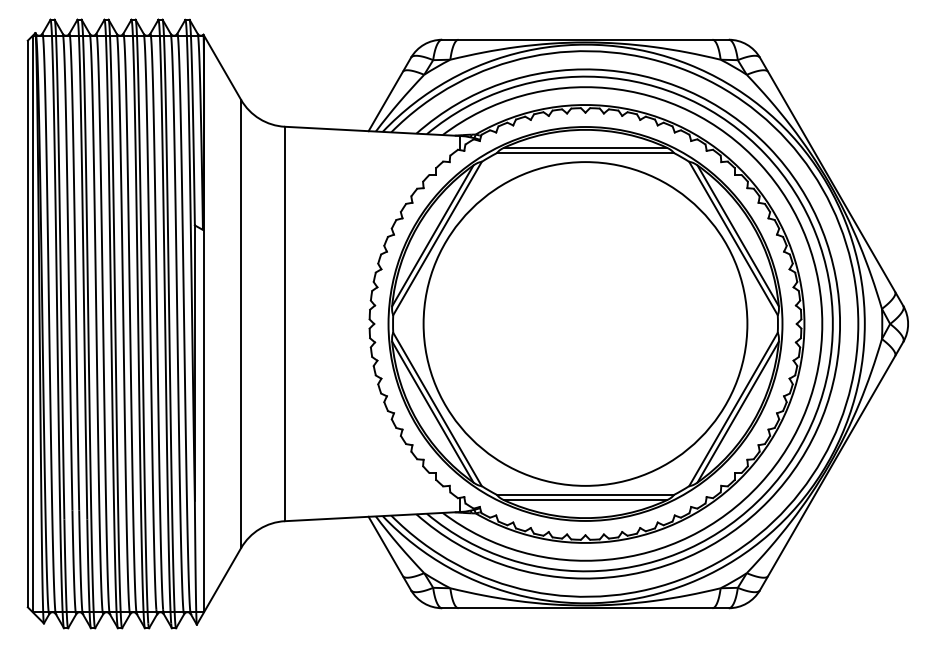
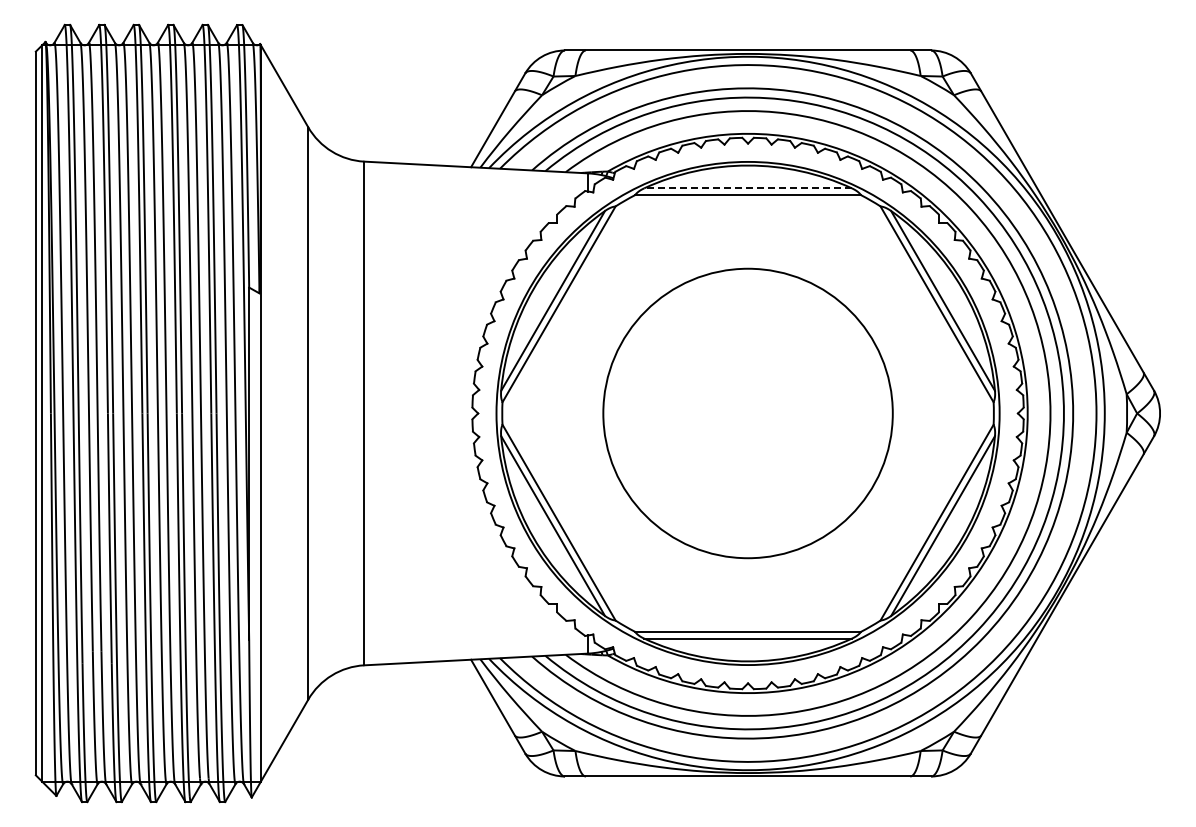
line: (585, 147) -> (748, 188), solid -> dashed
circle: (585, 324) -> (747, 413), size x0.7

